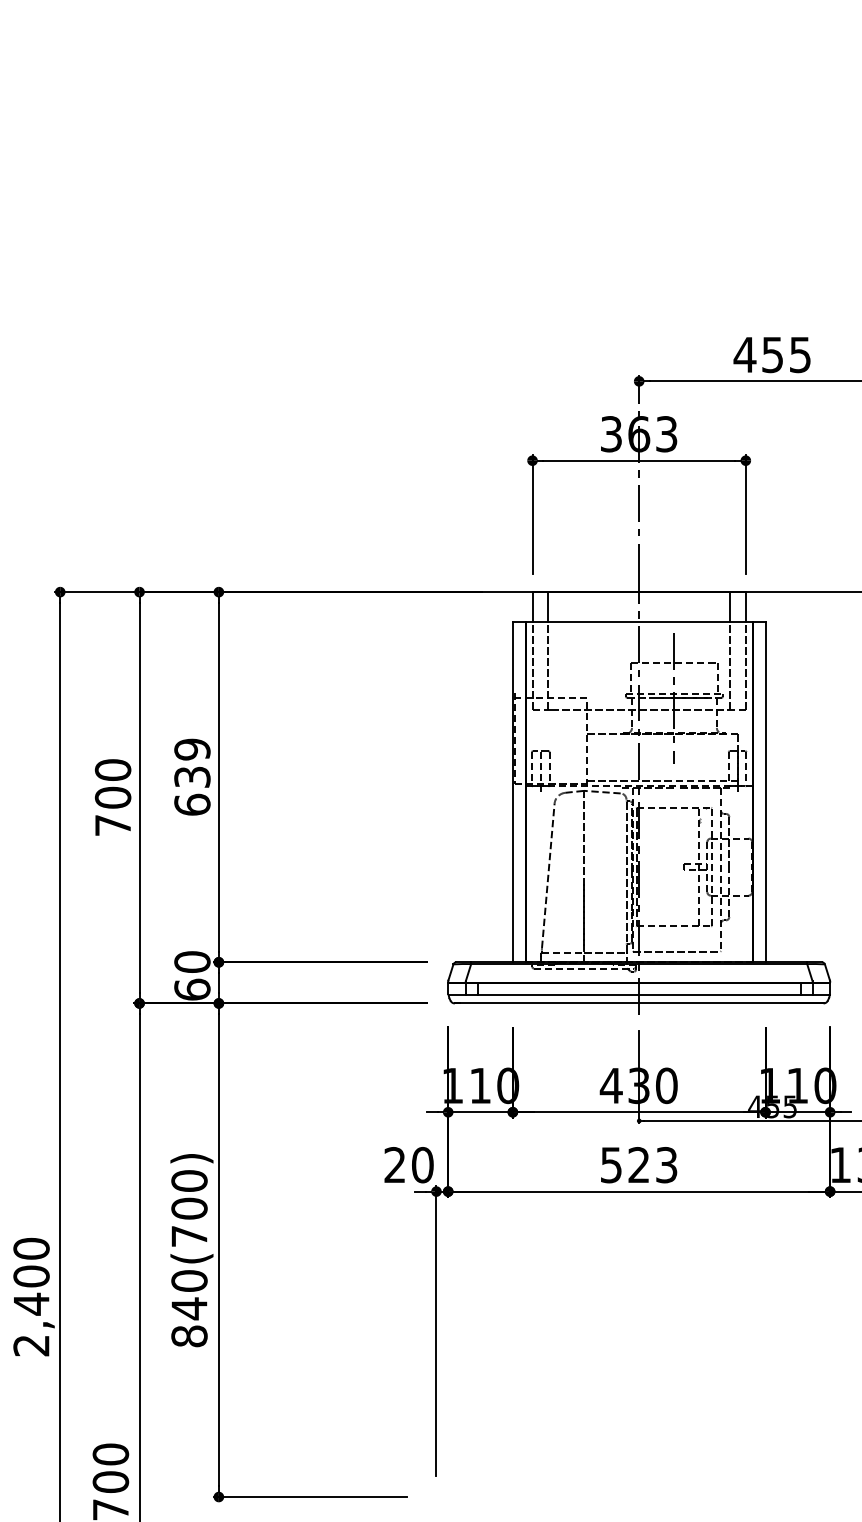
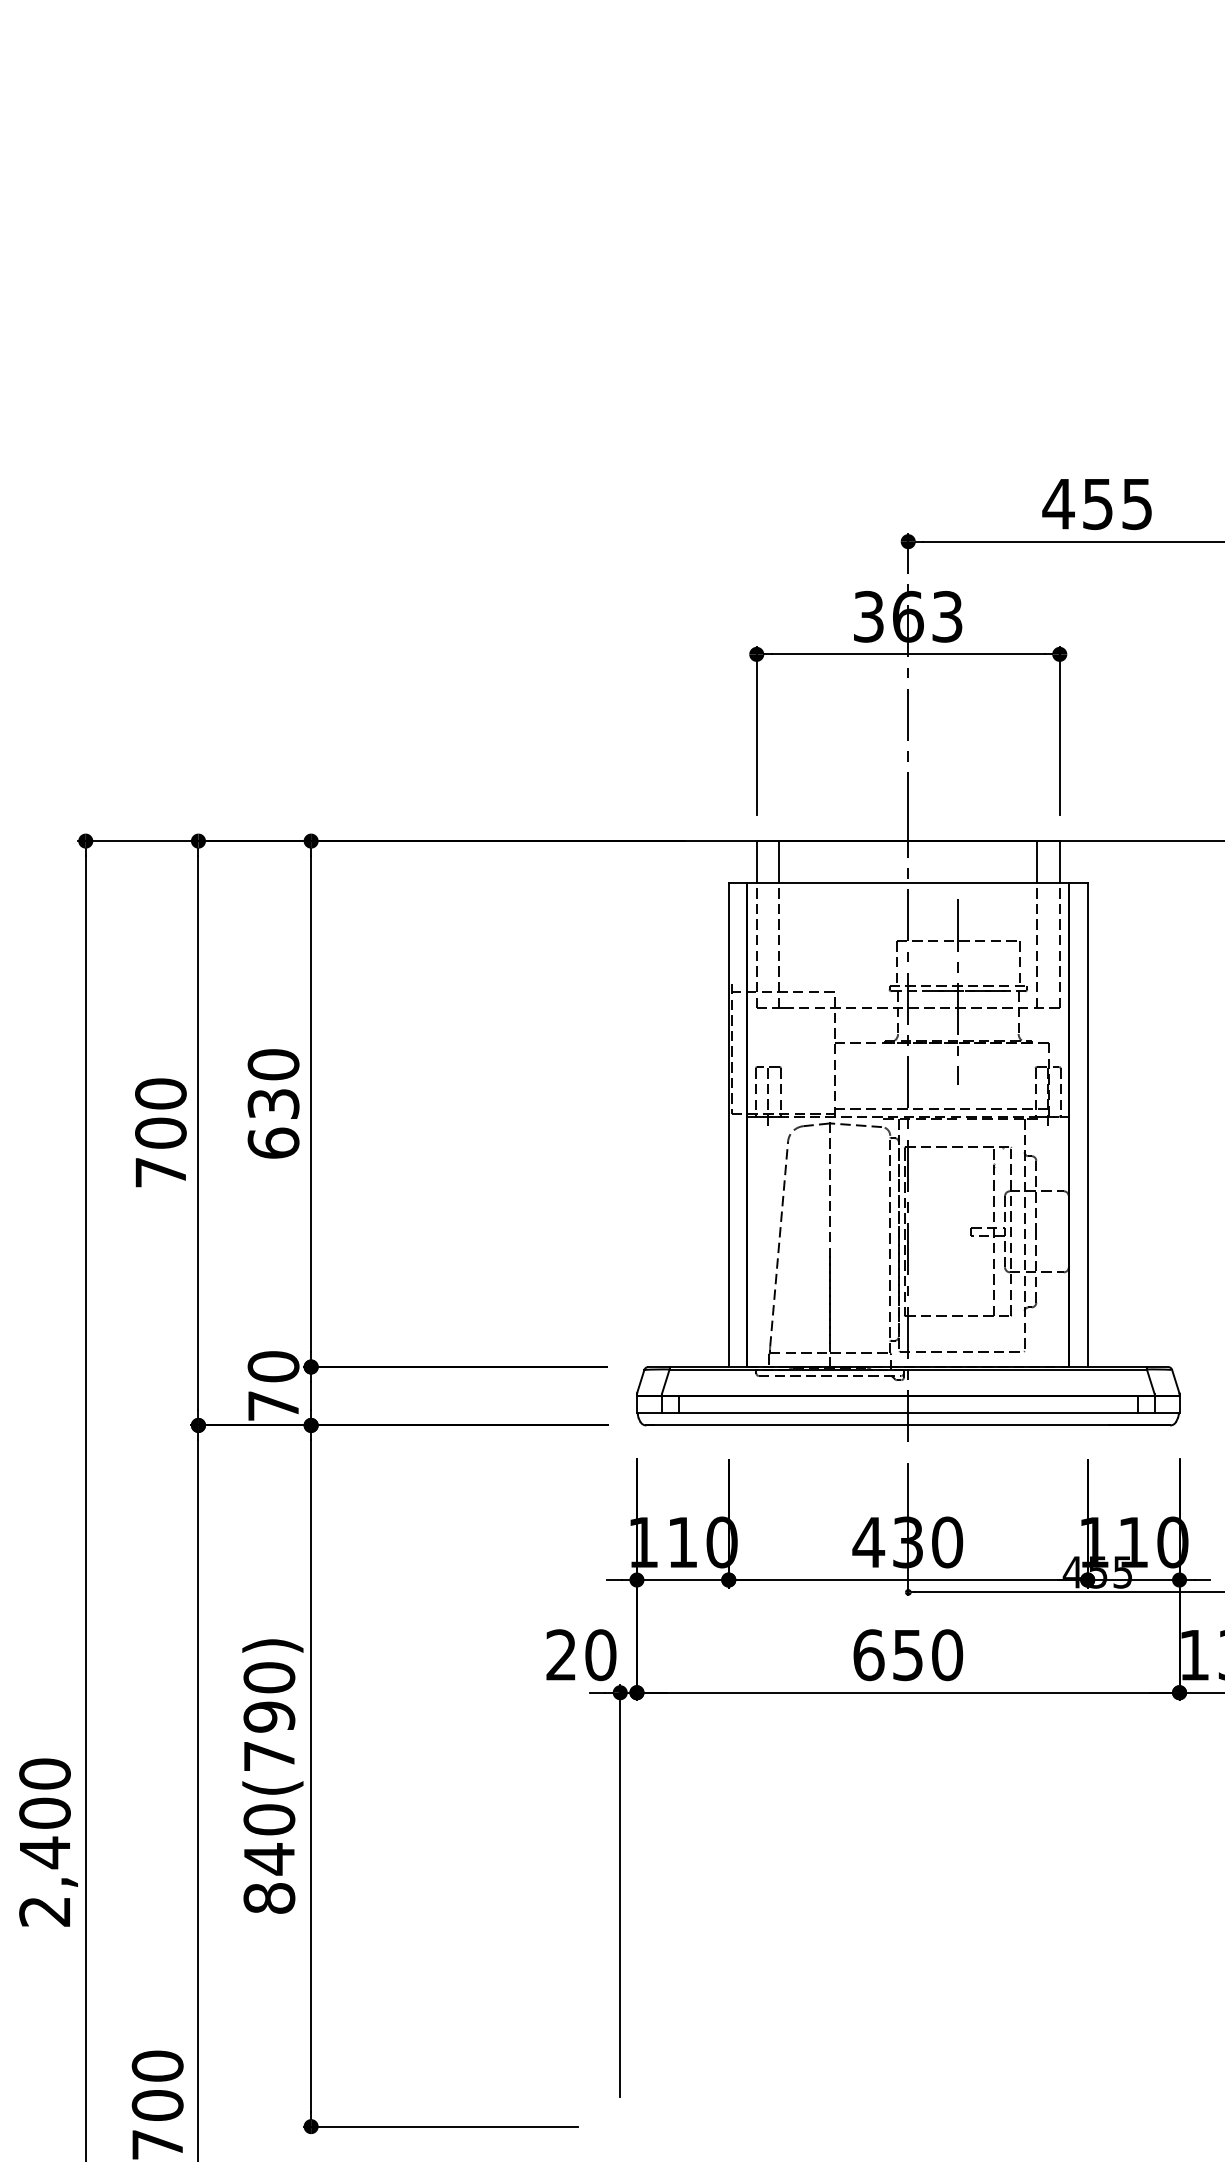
text: (192, 749) -> (273, 1064), 639 -> 630
text: (192, 989) -> (273, 1405), 60 -> 70
text: (639, 1165) -> (908, 1655), 523 -> 650
text: (189, 1208) -> (269, 1716), 840(700) -> 840(790)

